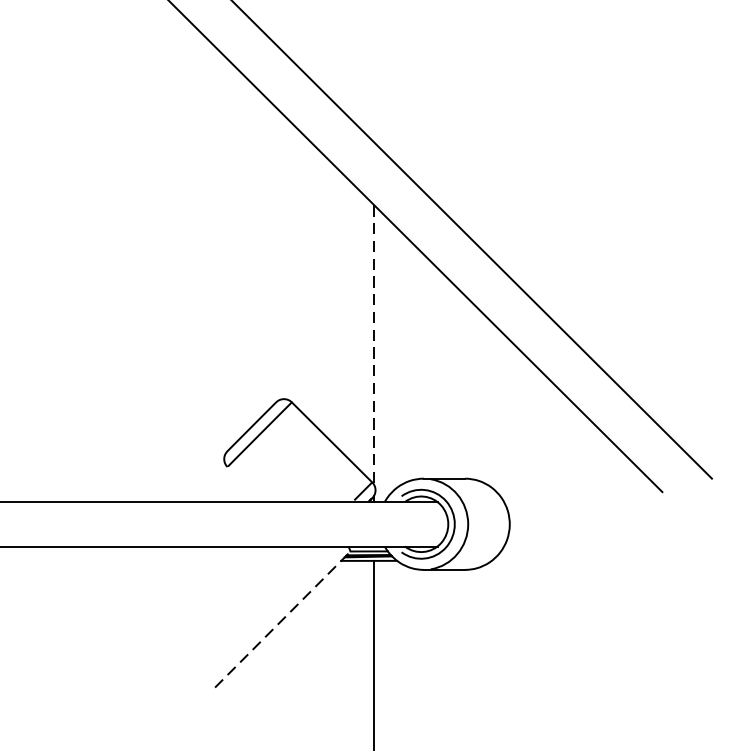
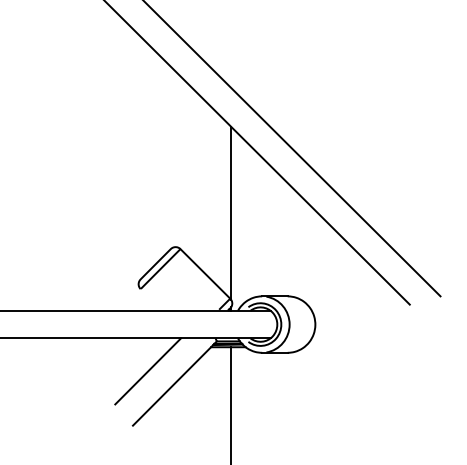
line: (374, 344) -> (231, 213), dashed -> solid
line: (240, 600) -> (148, 371), added
line: (283, 619) -> (175, 383), dashed -> solid

